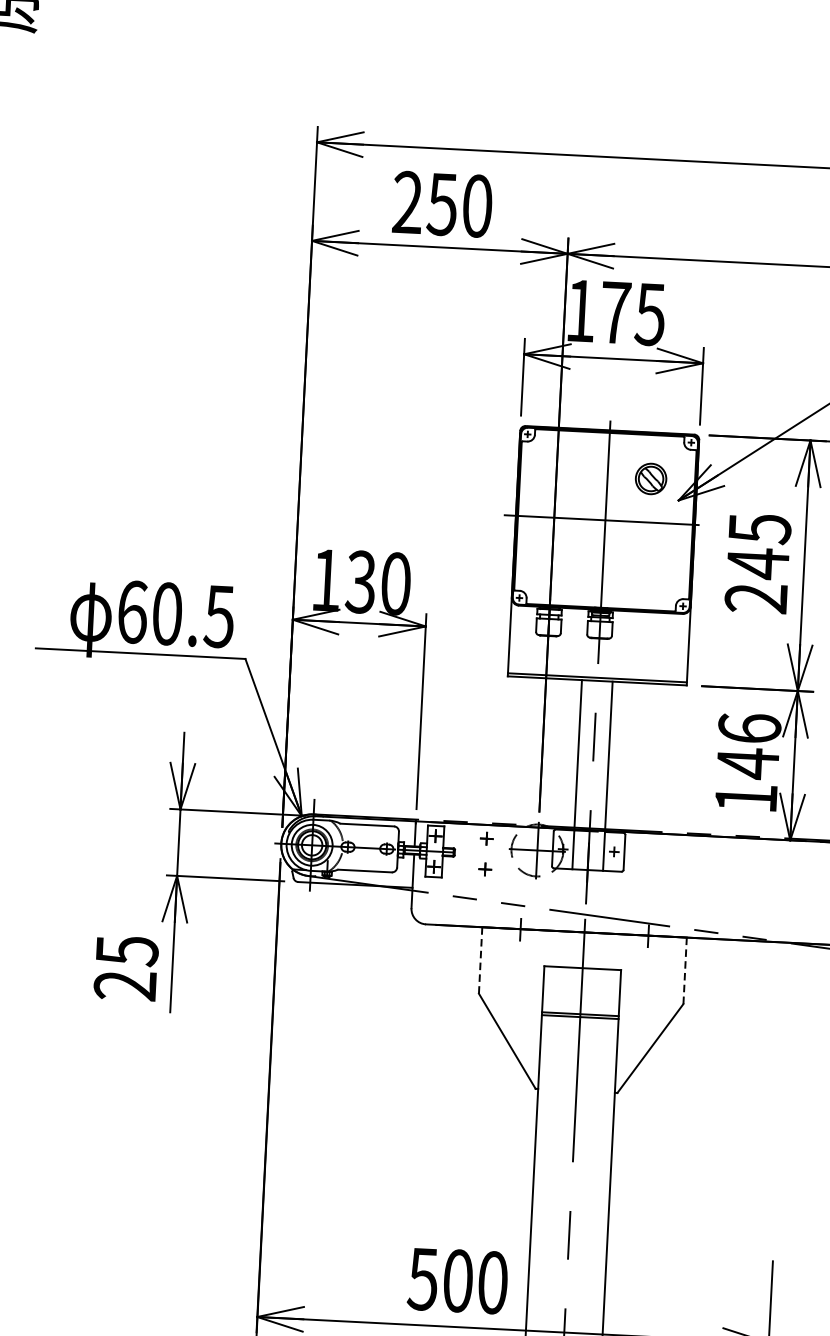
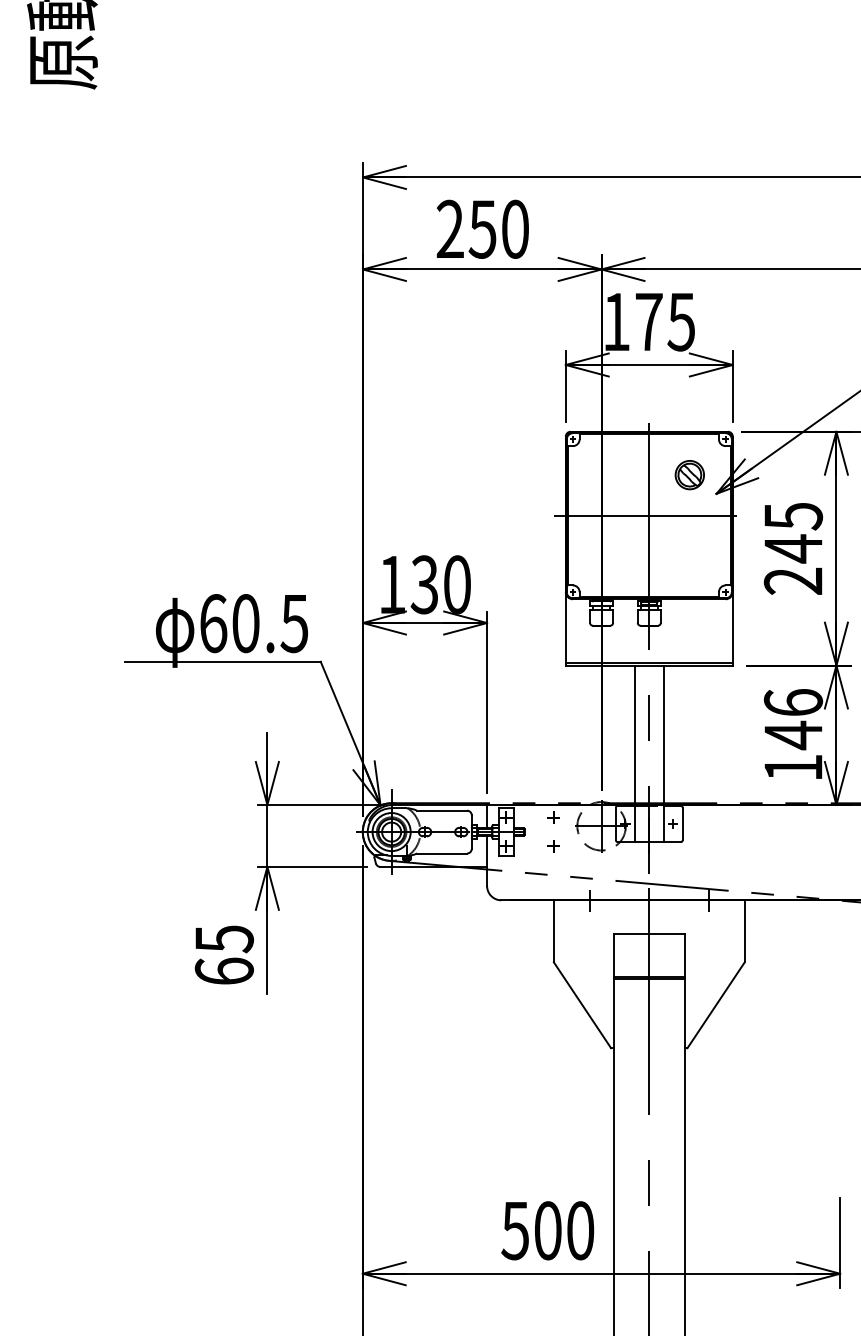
line: (480, 959) -> (553, 930), dashed -> solid
line: (684, 969) -> (744, 930), dashed -> solid
text: (124, 985) -> (223, 971), 25 -> 65

